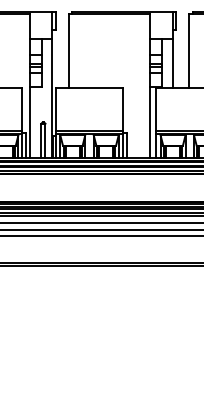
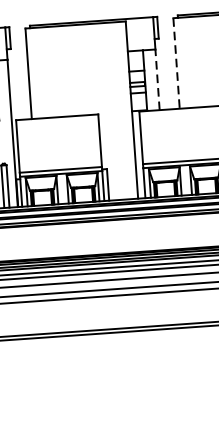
line: (188, 51) -> (176, 64), solid -> dashed
line: (172, 63) -> (157, 80), solid -> dashed

